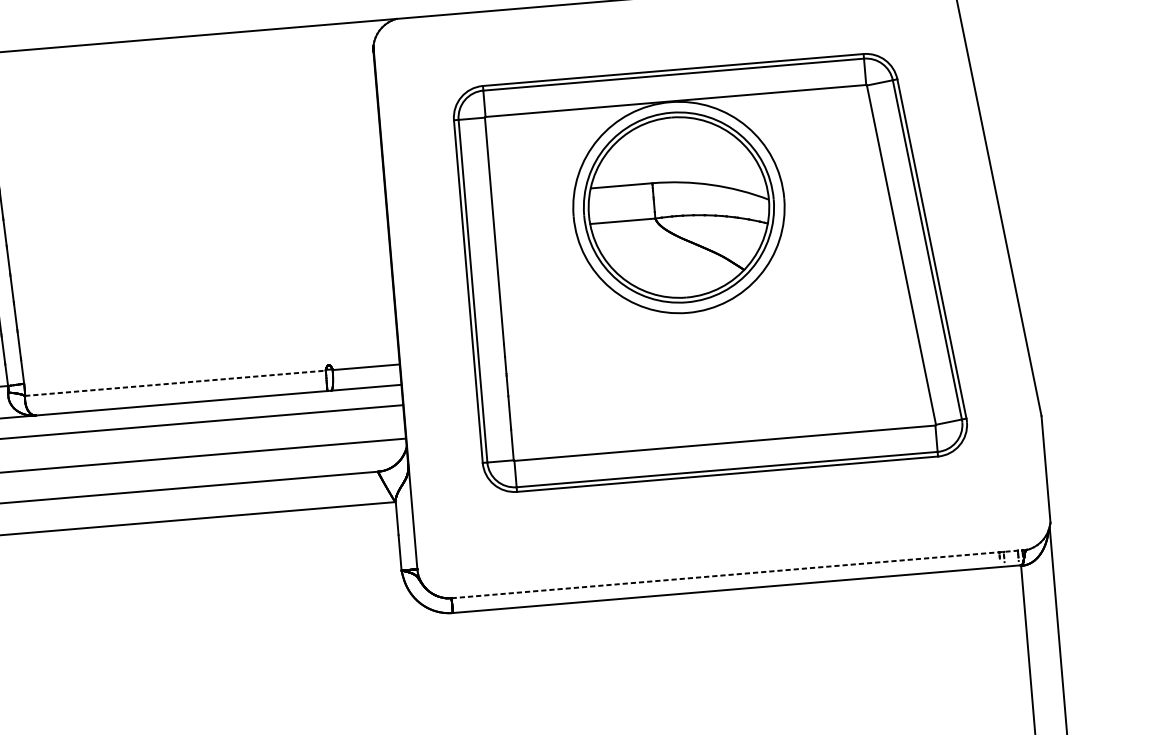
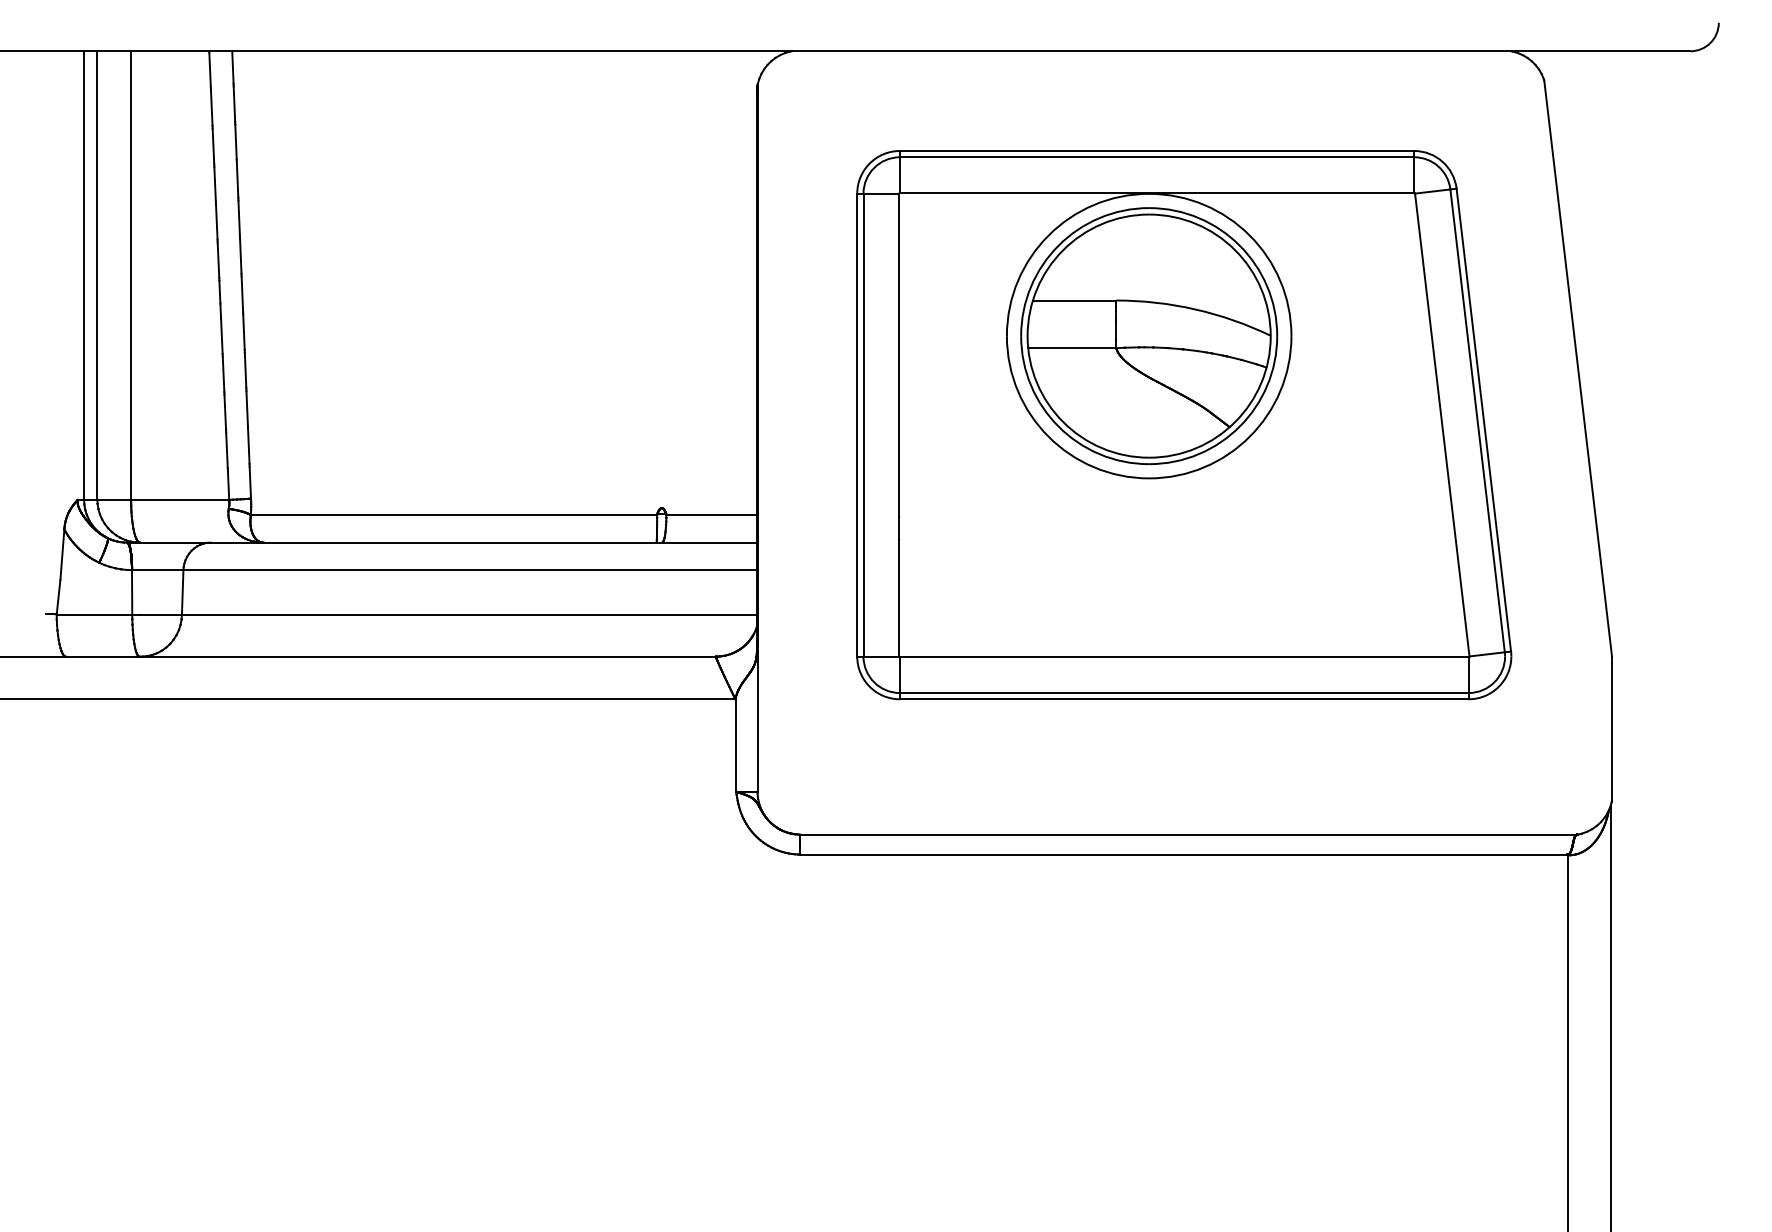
line: (175, 383) -> (454, 515), dashed -> solid
line: (739, 573) -> (1189, 834), dashed -> solid

